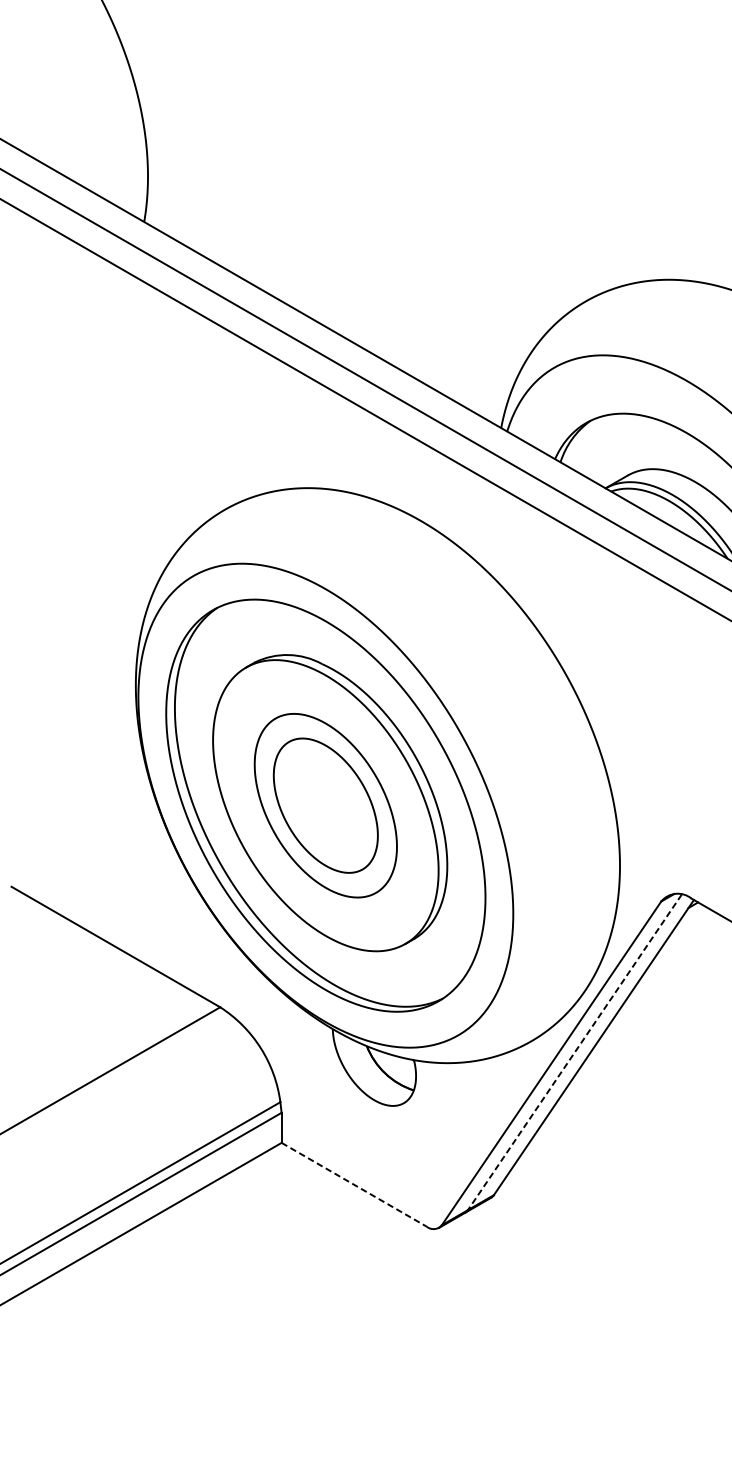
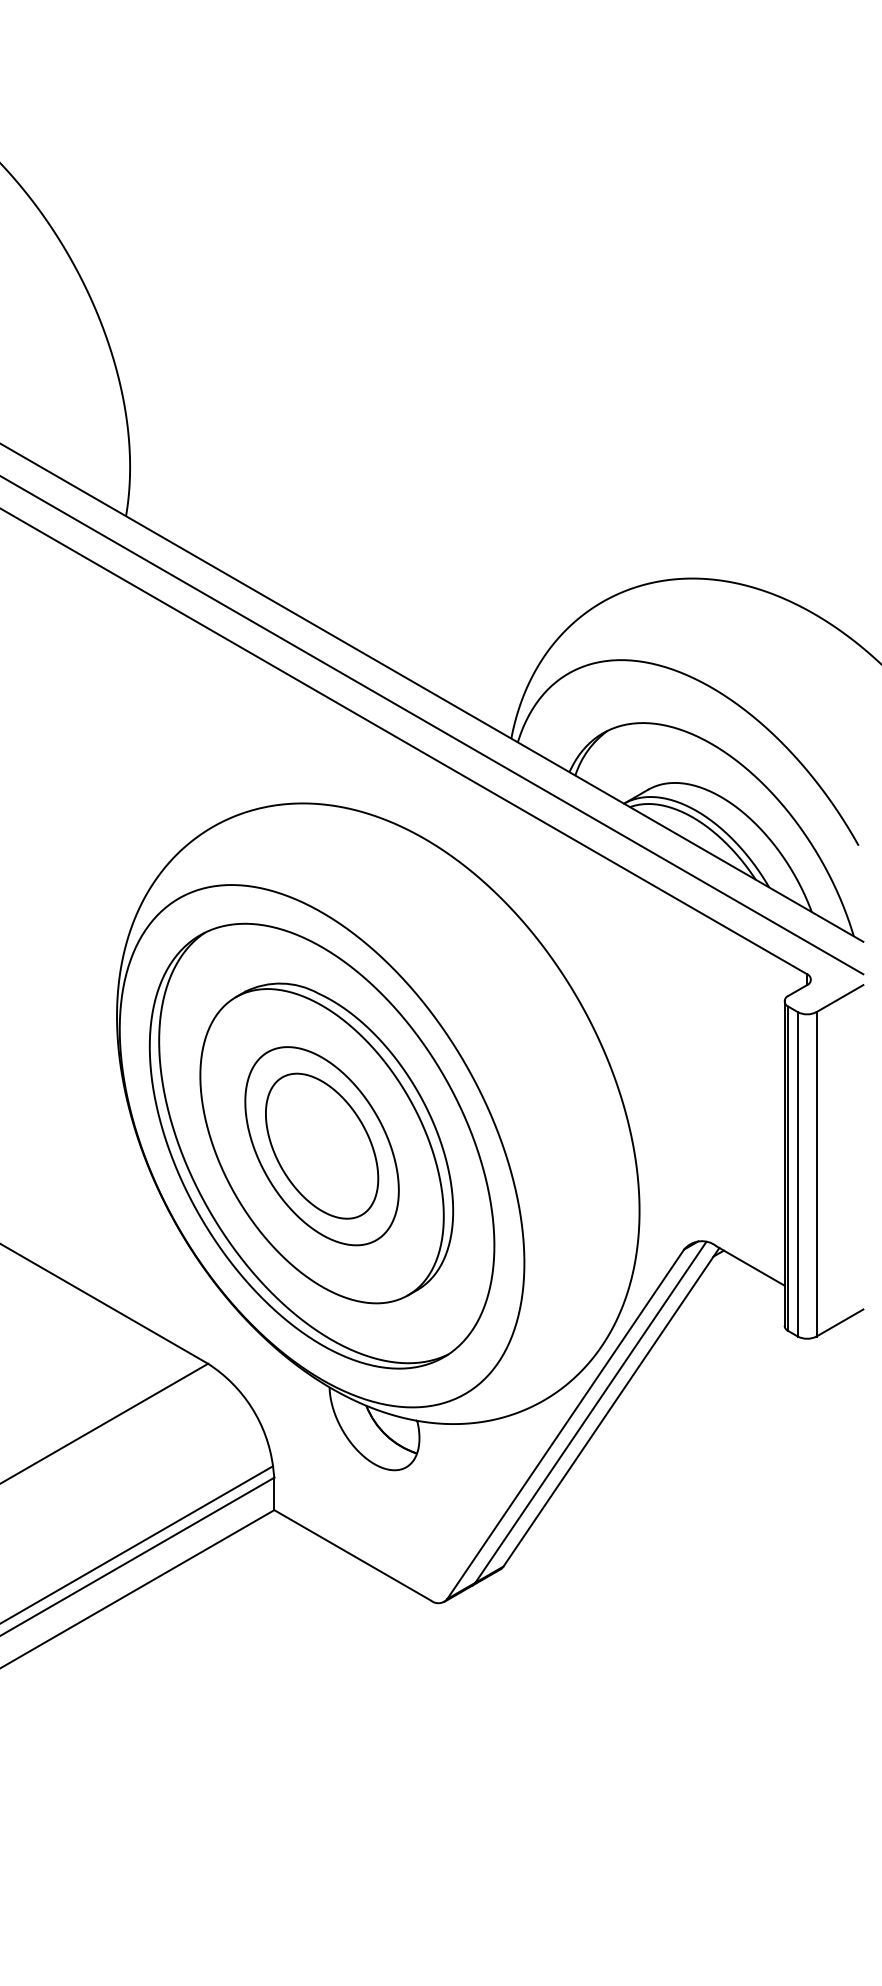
line: (574, 1052) -> (590, 1412), dashed -> solid
line: (354, 1184) -> (353, 1555), dashed -> solid

